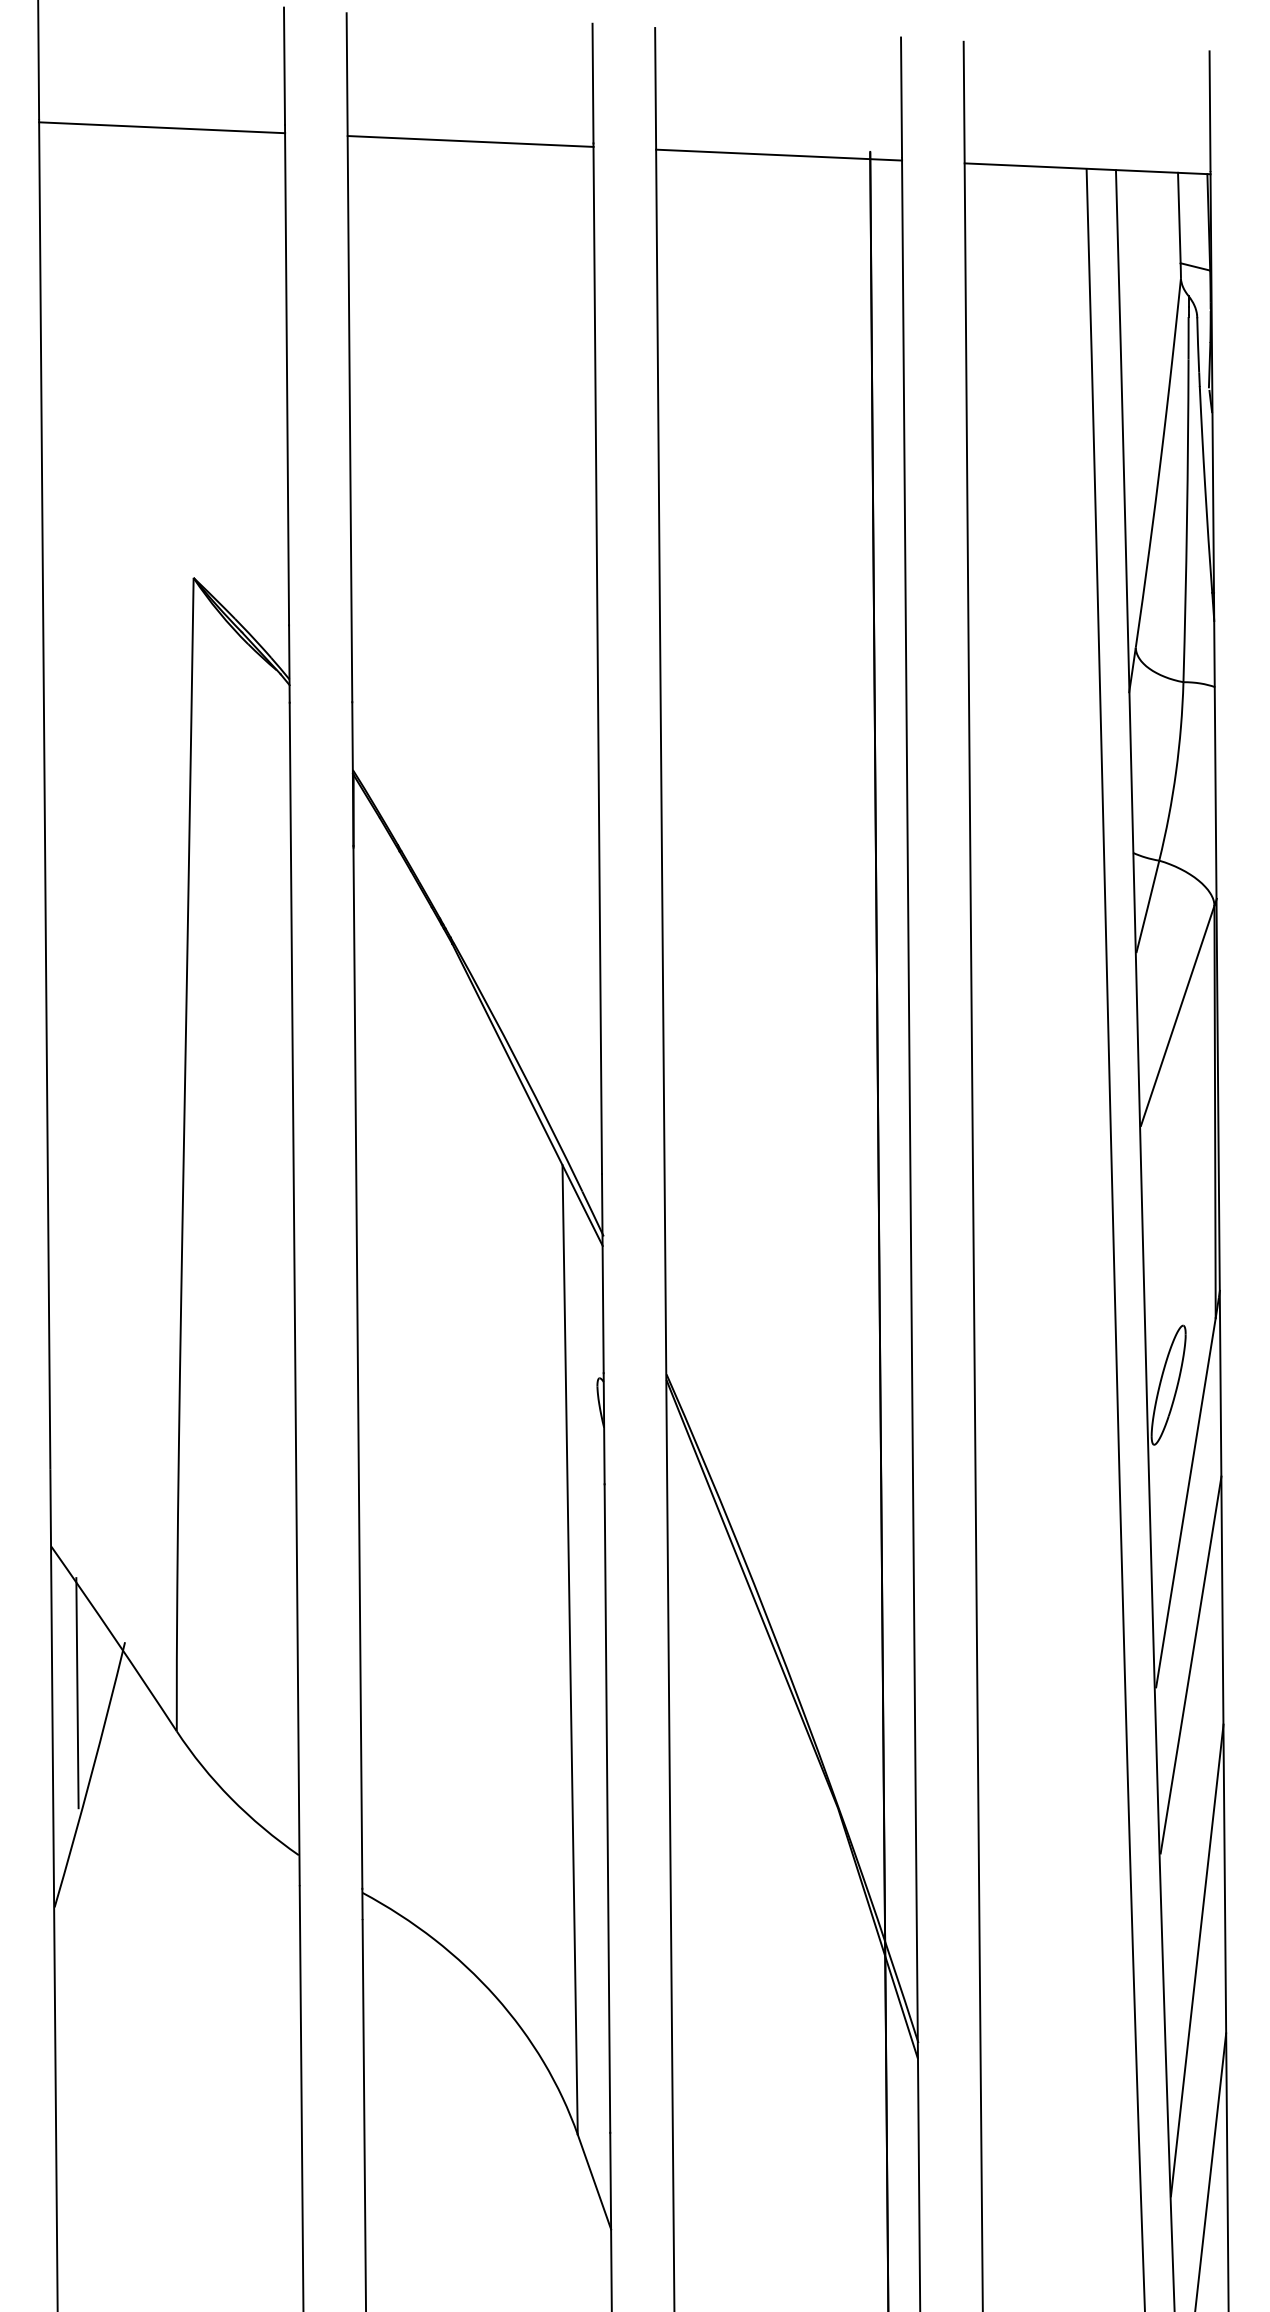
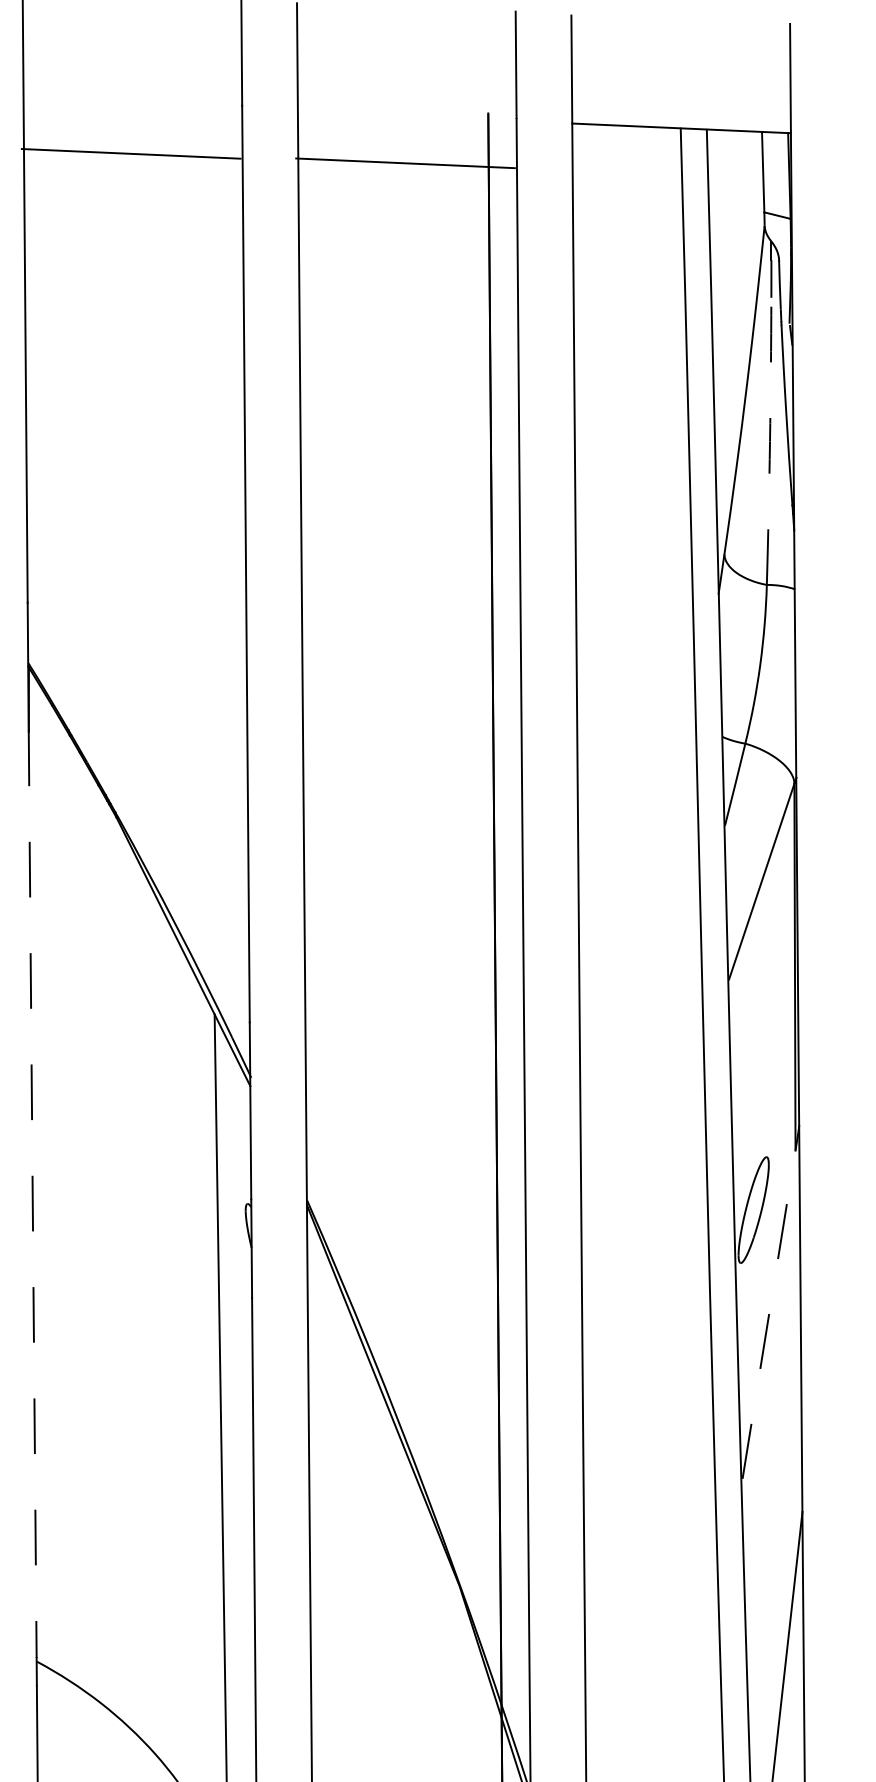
line: (470, 141) -> (131, 153), moved
line: (779, 154) -> (405, 162), moved
arc: (1187, 520) -> (770, 441), solid -> dashed
line: (357, 1367) -> (32, 1194), solid -> dashed
line: (1185, 1502) -> (768, 1314), solid -> dashed
line: (1190, 1664) -> (773, 1458), removed

